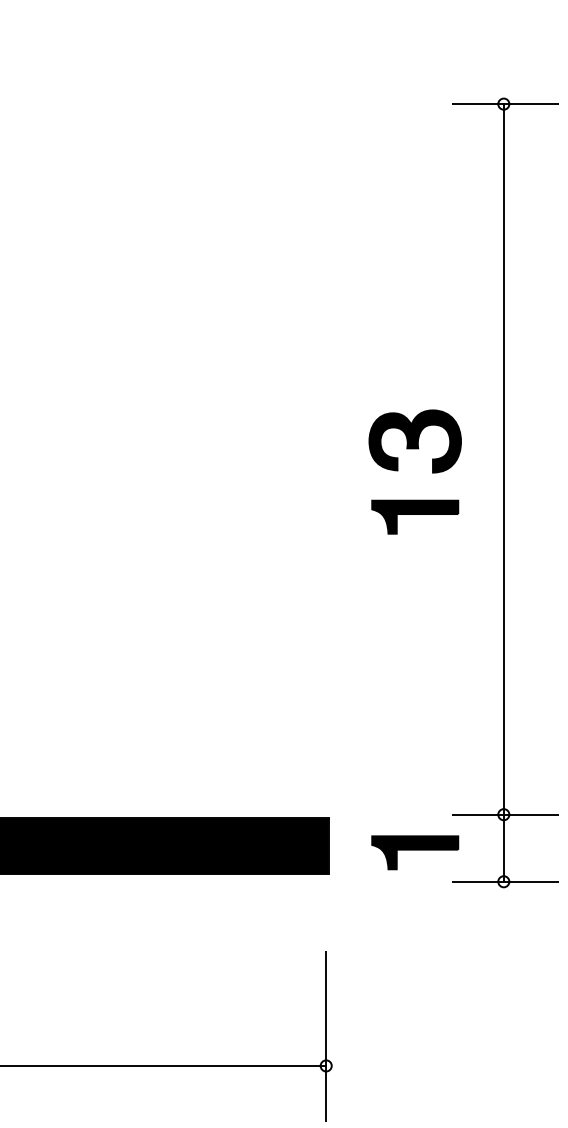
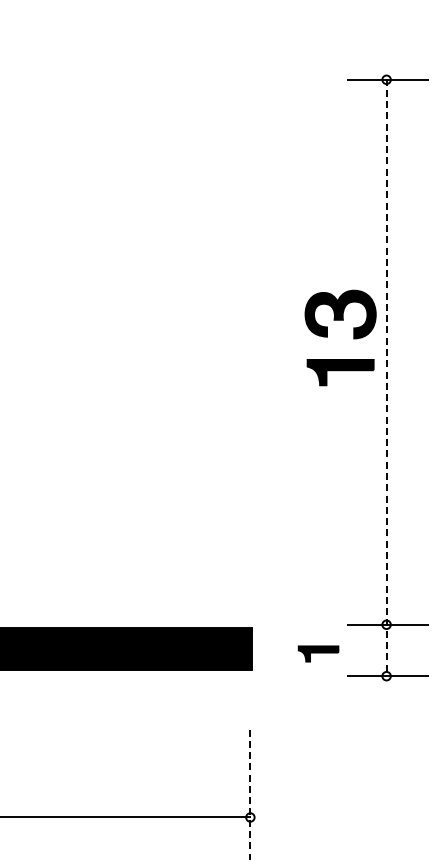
part: (398, 471) -> (327, 337), moved
line: (503, 492) -> (386, 377), solid -> dashed
part: (415, 852) -> (318, 653), size x0.6
line: (326, 1037) -> (250, 795), solid -> dashed

